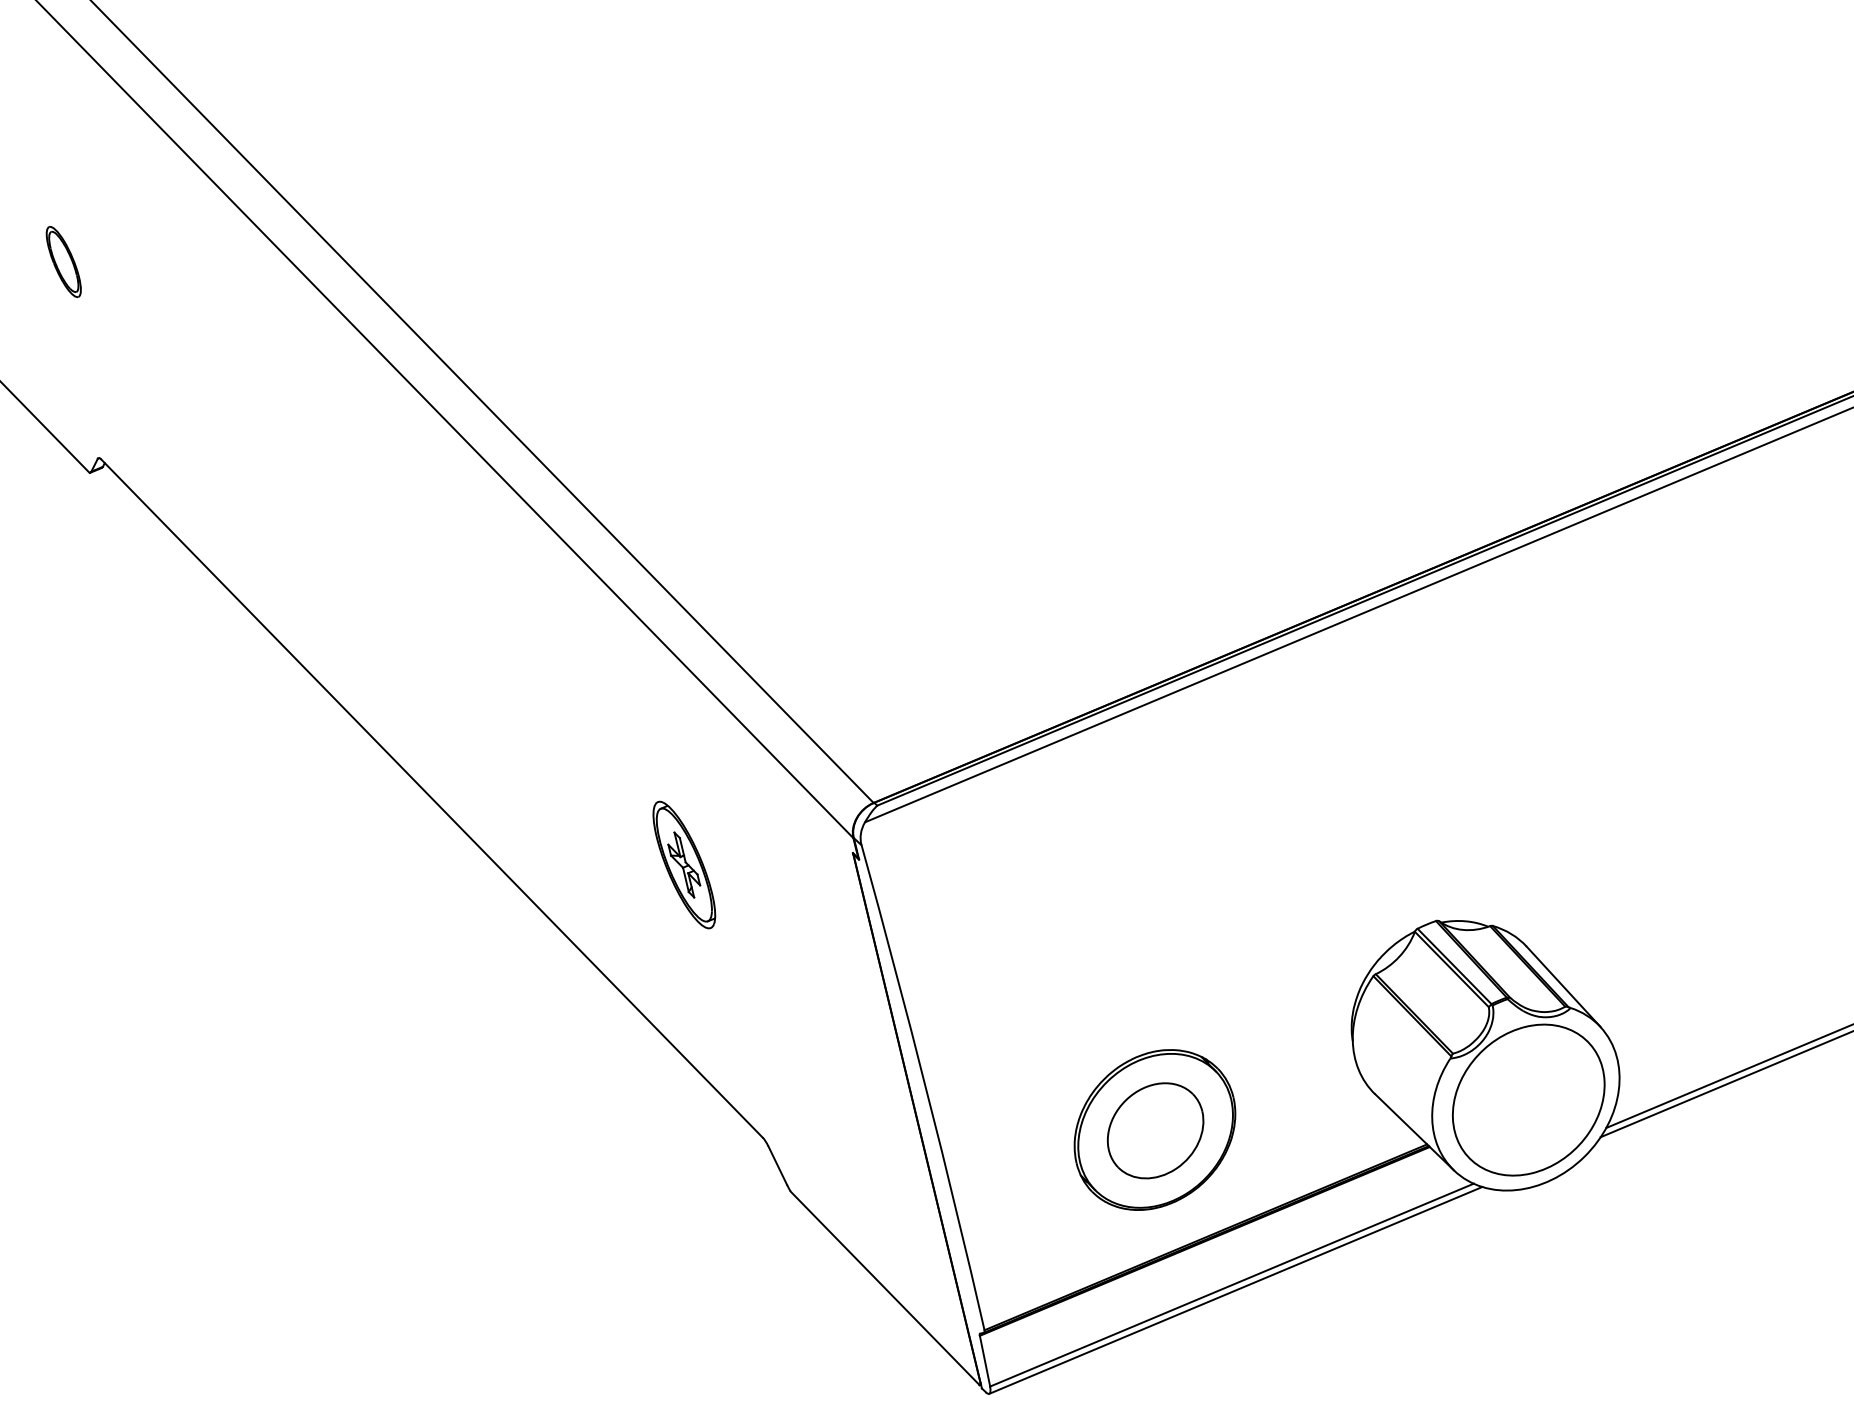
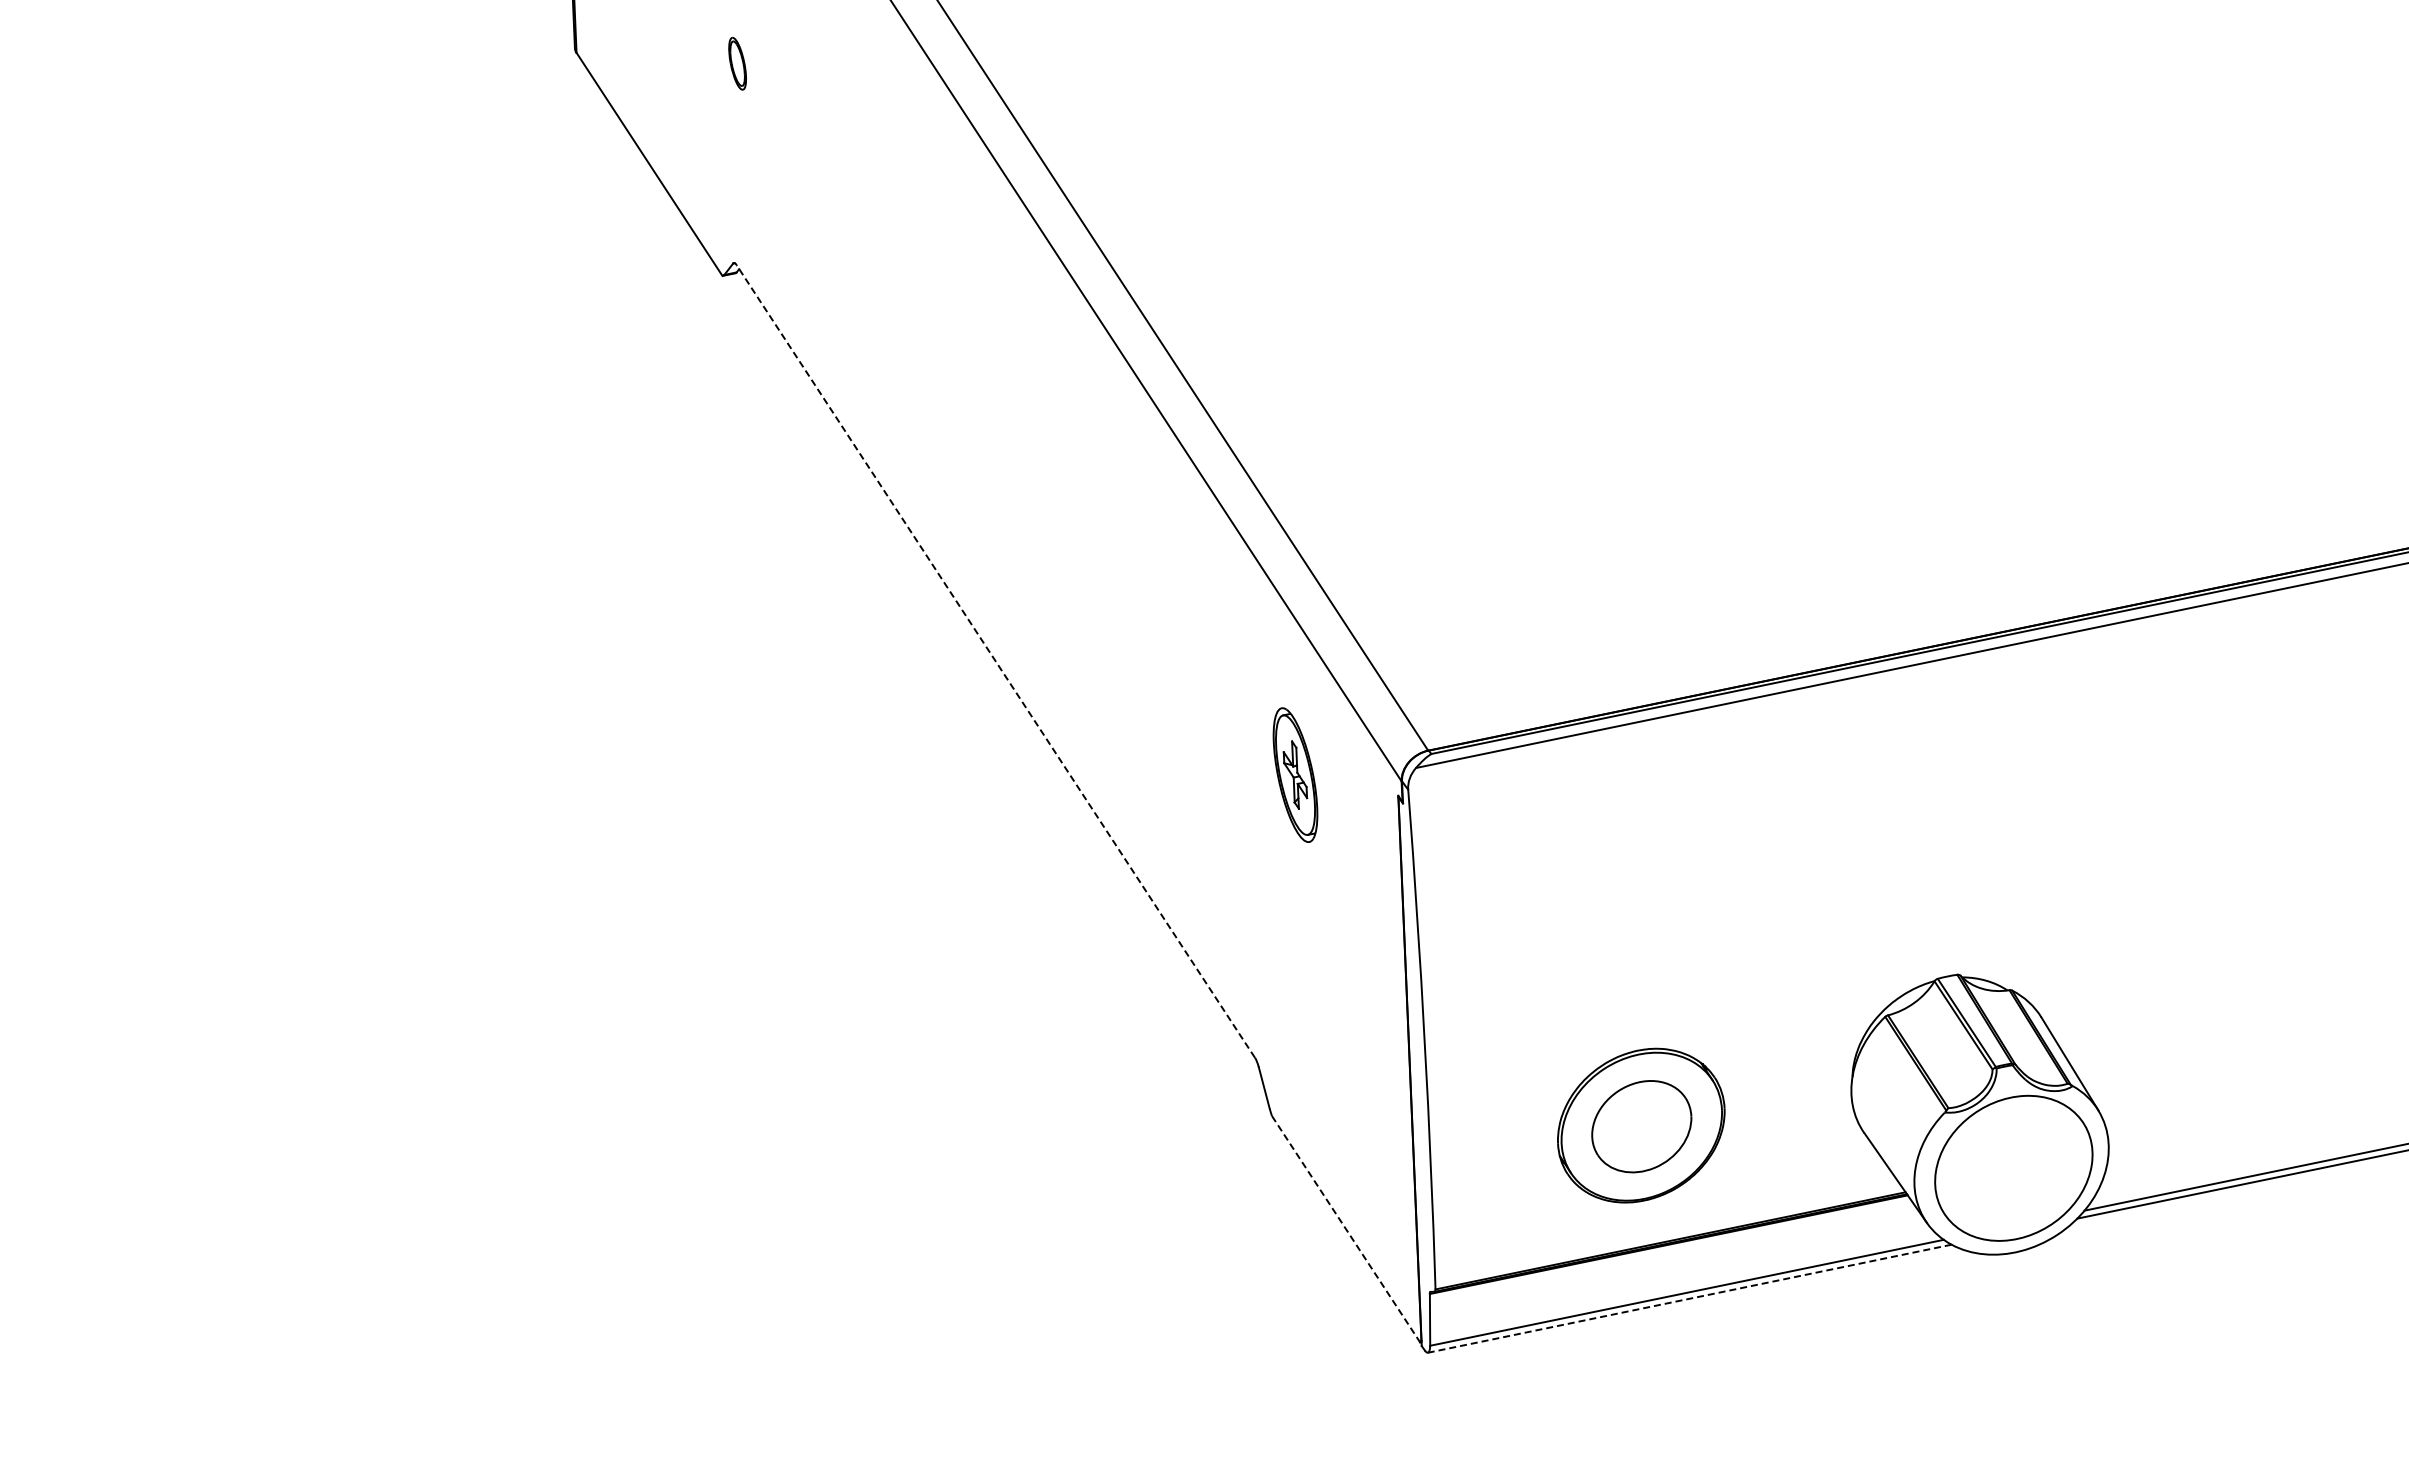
part: (63, 261) -> (737, 63), size x0.7
line: (431, 798) -> (995, 661), solid -> dashed
part: (684, 864) -> (1295, 774), moved
line: (885, 1288) -> (1346, 1229), solid -> dashed
line: (1235, 1290) -> (1689, 1298), solid -> dashed

